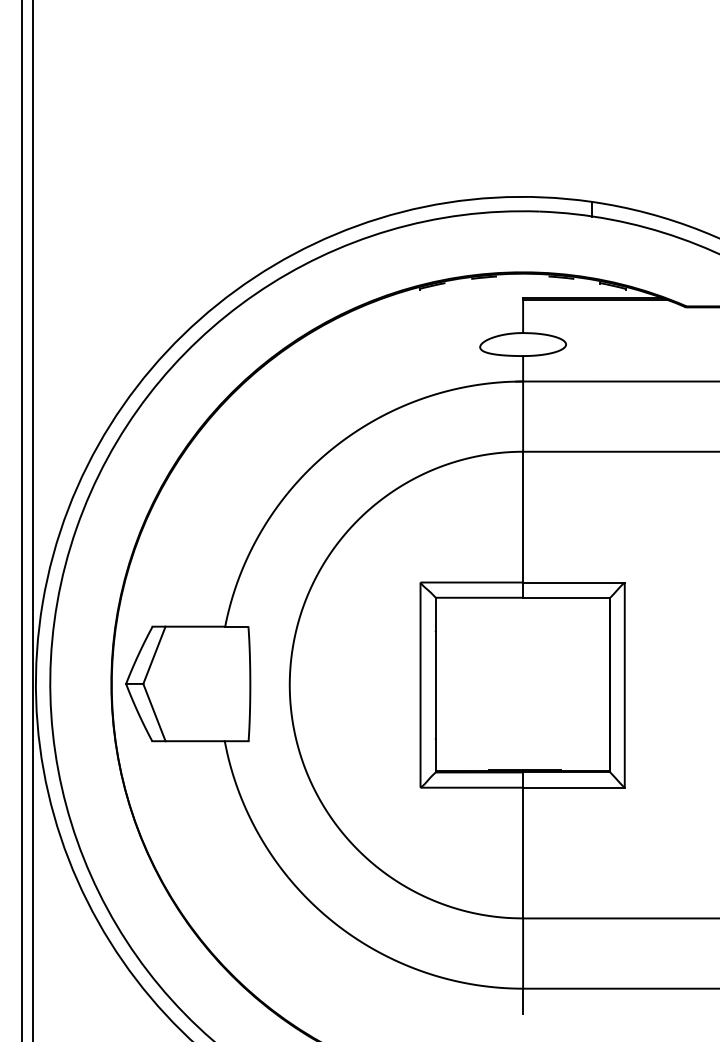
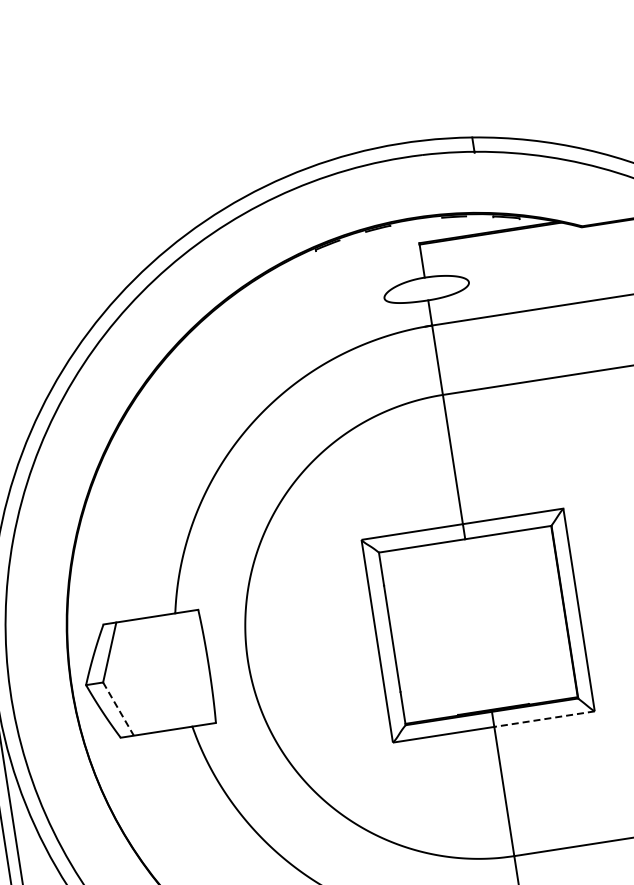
line: (154, 712) -> (118, 709), solid -> dashed
line: (573, 787) -> (544, 719), solid -> dashed

